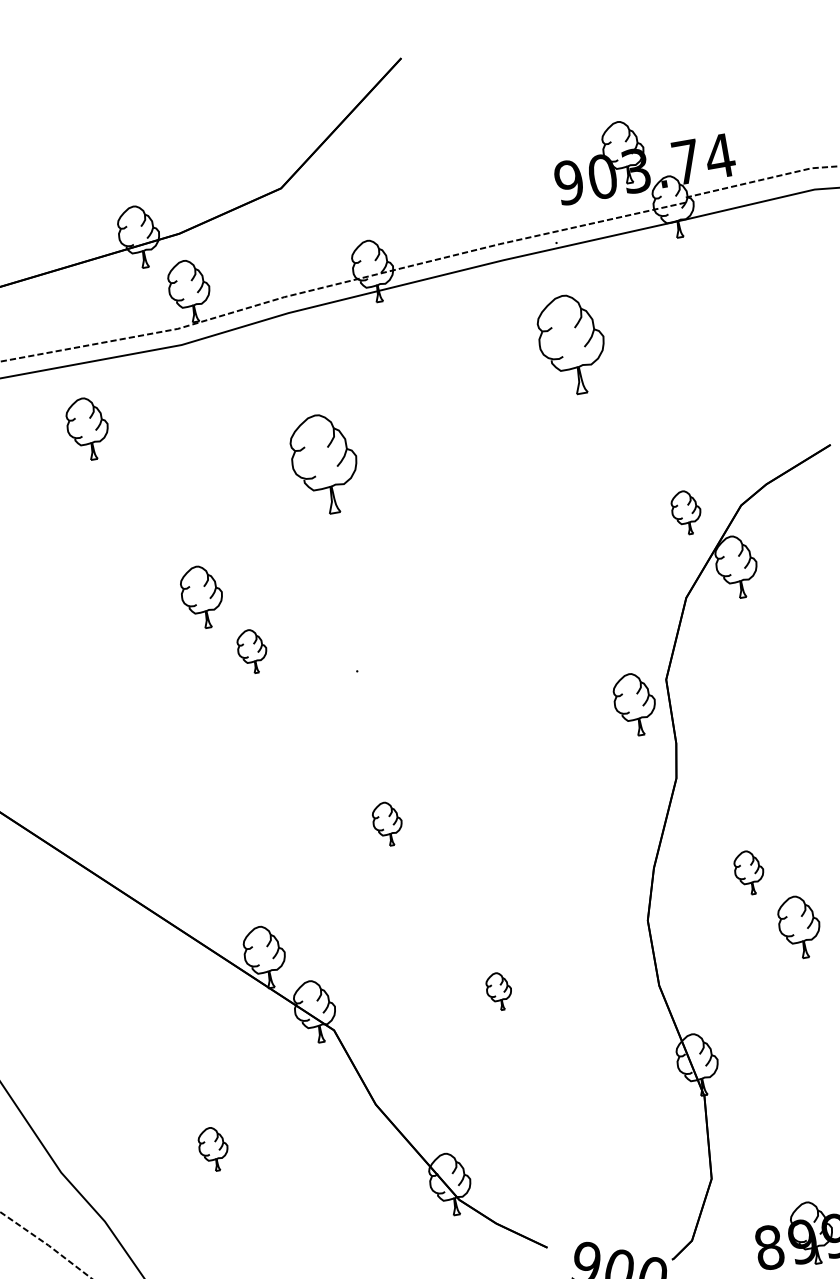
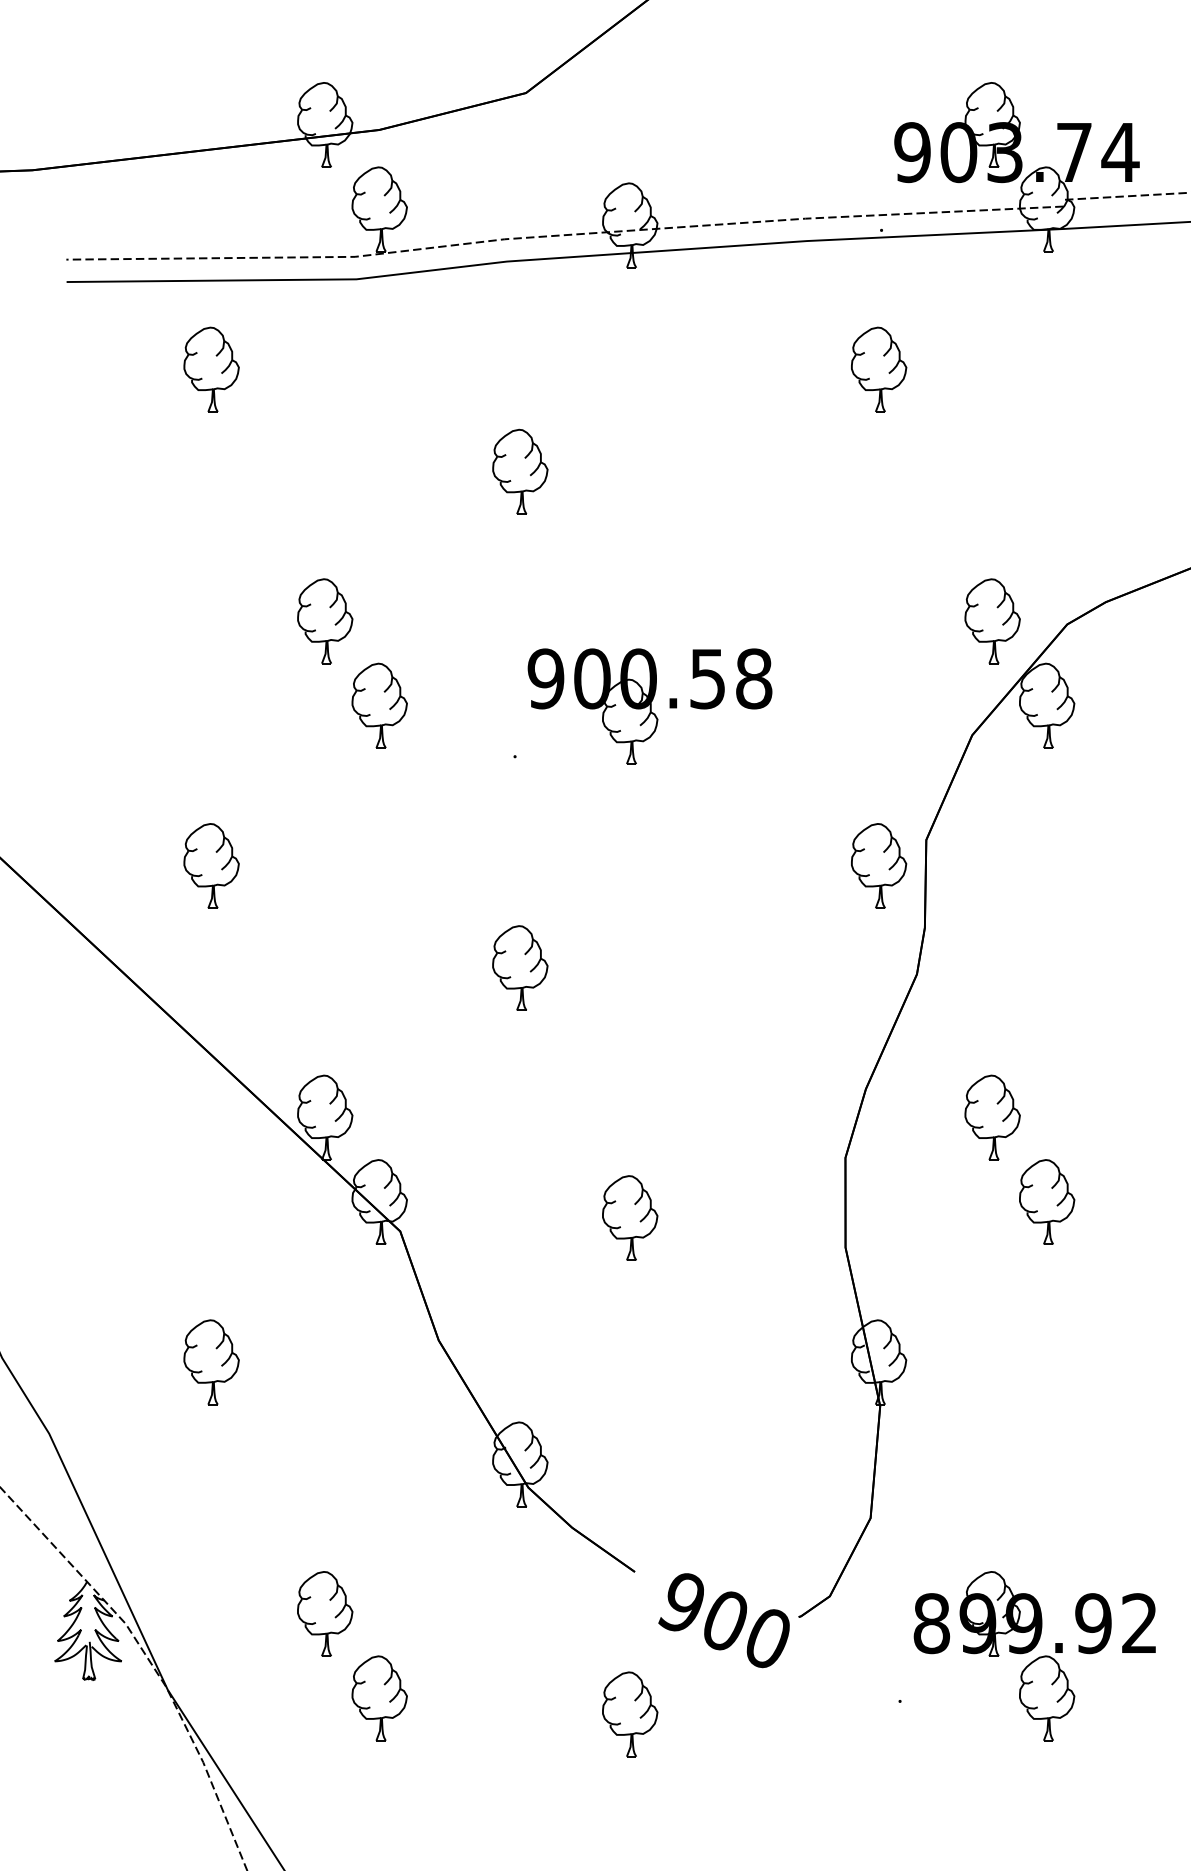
part: (572, 344) -> (879, 369), size x0.62
part: (325, 463) -> (520, 471), size x0.62
part: (686, 512) -> (992, 621), size x1.43
part: (448, 617) -> (649, 706), added
part: (252, 651) -> (379, 705), size x1.43
part: (150, 788) -> (211, 865), added
part: (387, 823) -> (520, 967), size x1.43
part: (749, 872) -> (992, 1117), size x1.43
part: (499, 991) -> (630, 1217), size x1.67
part: (213, 1149) -> (211, 1362), size x1.43

